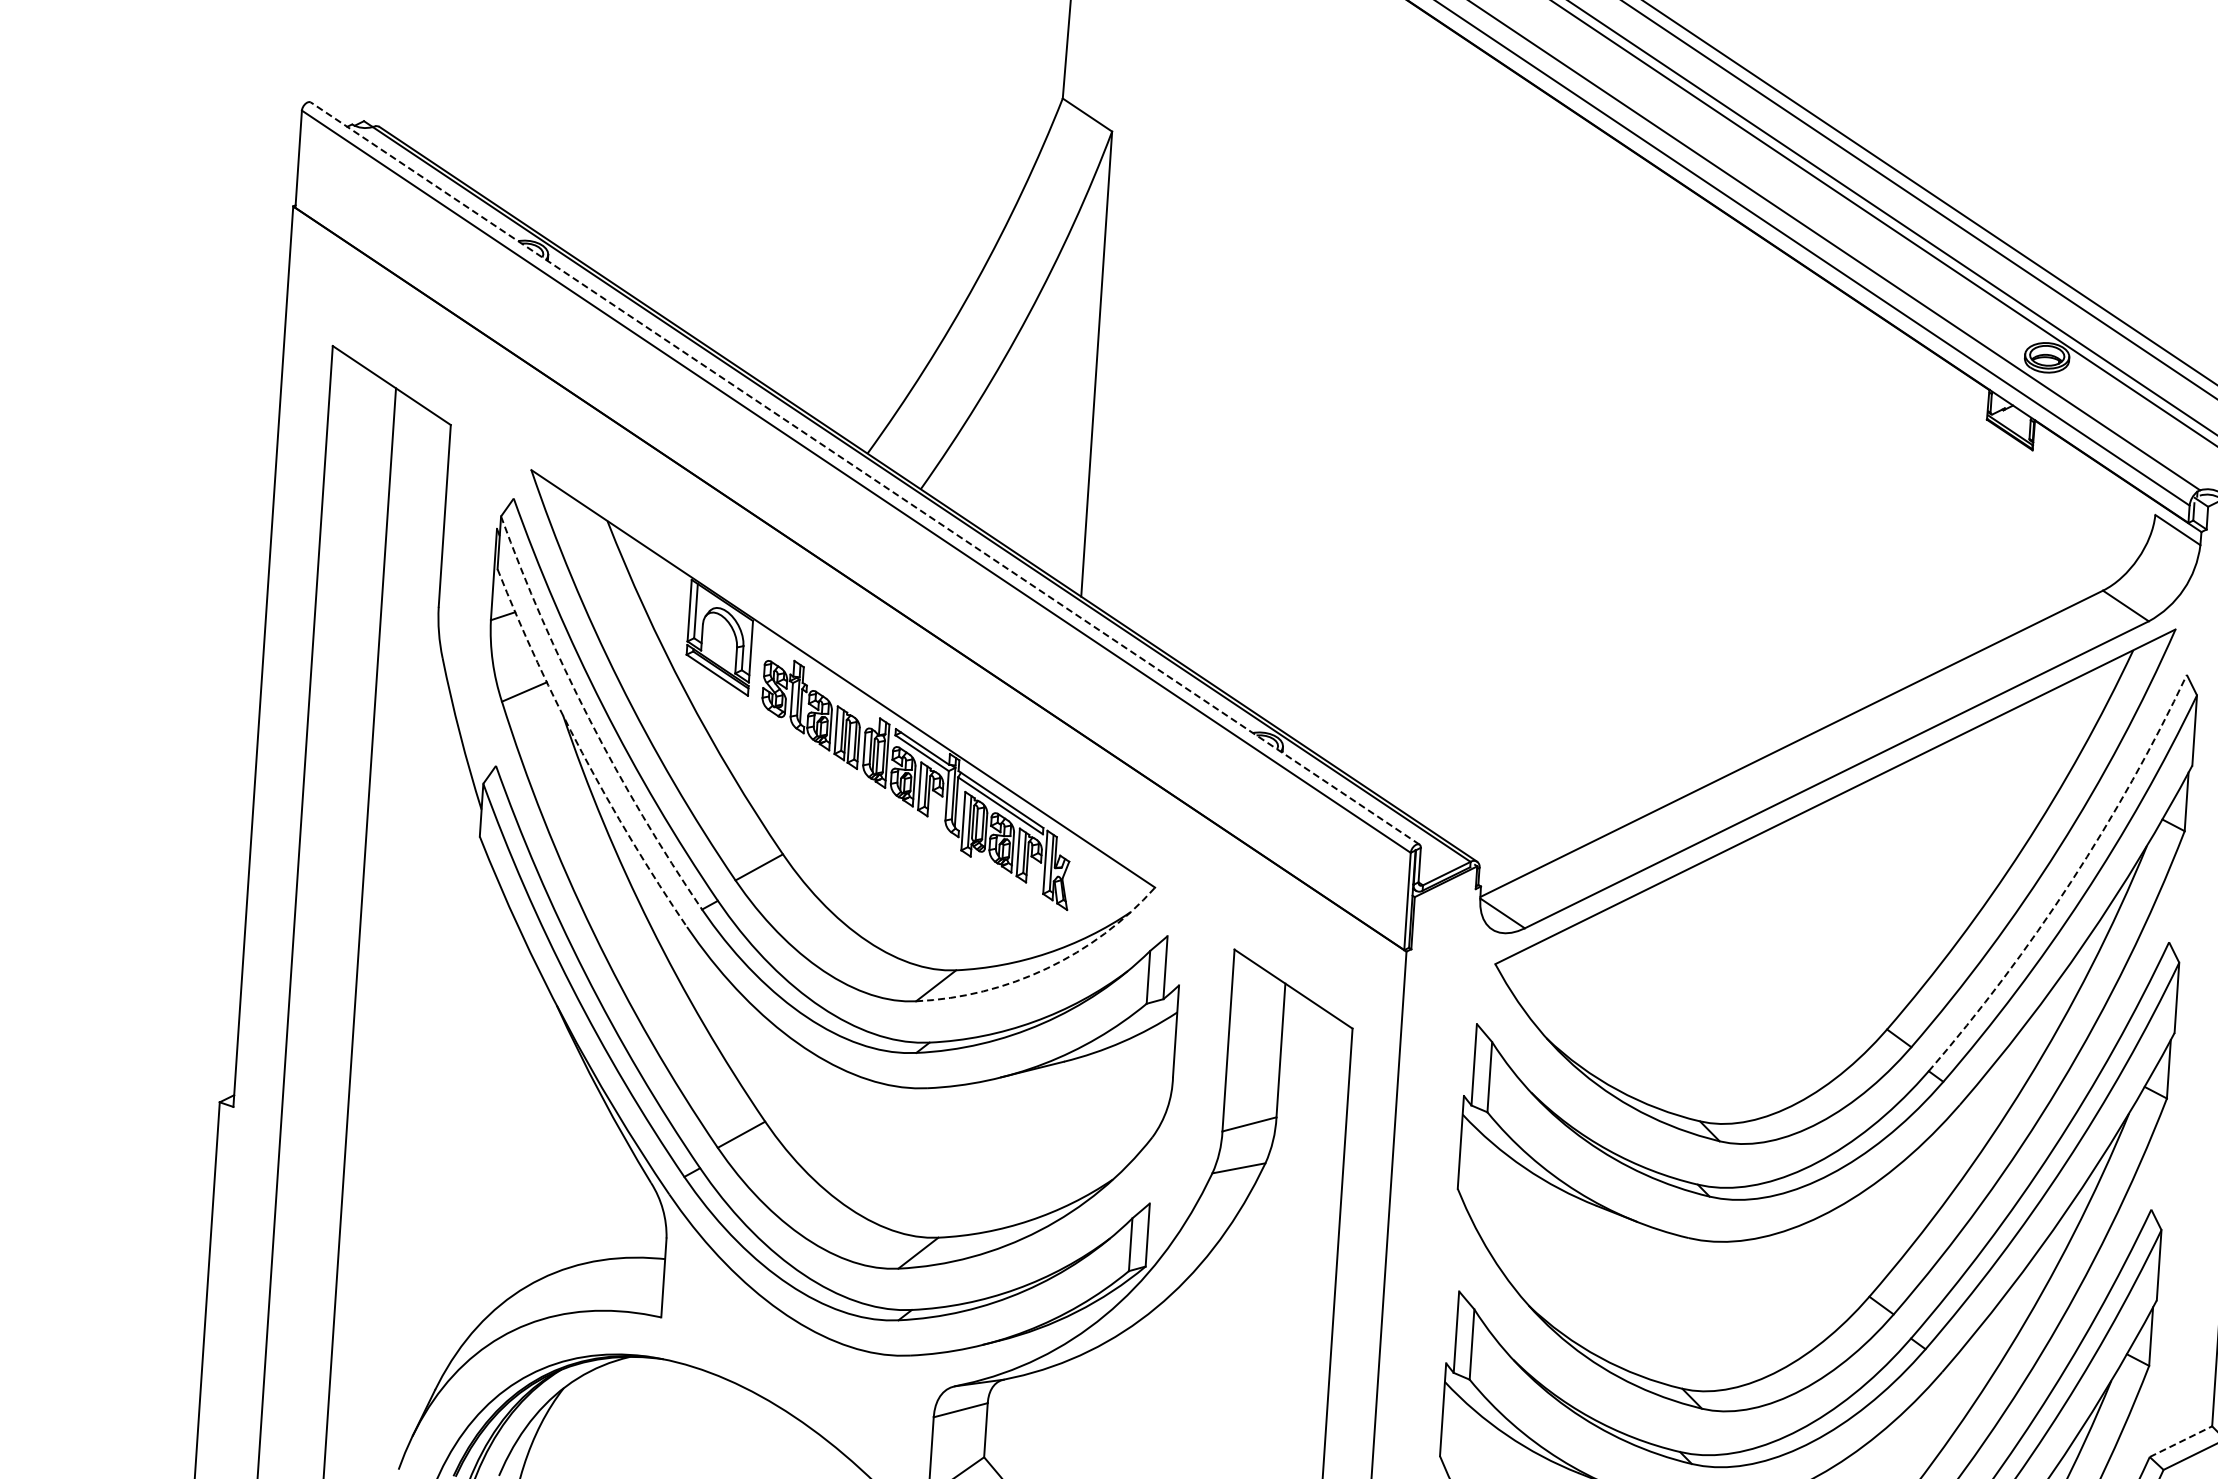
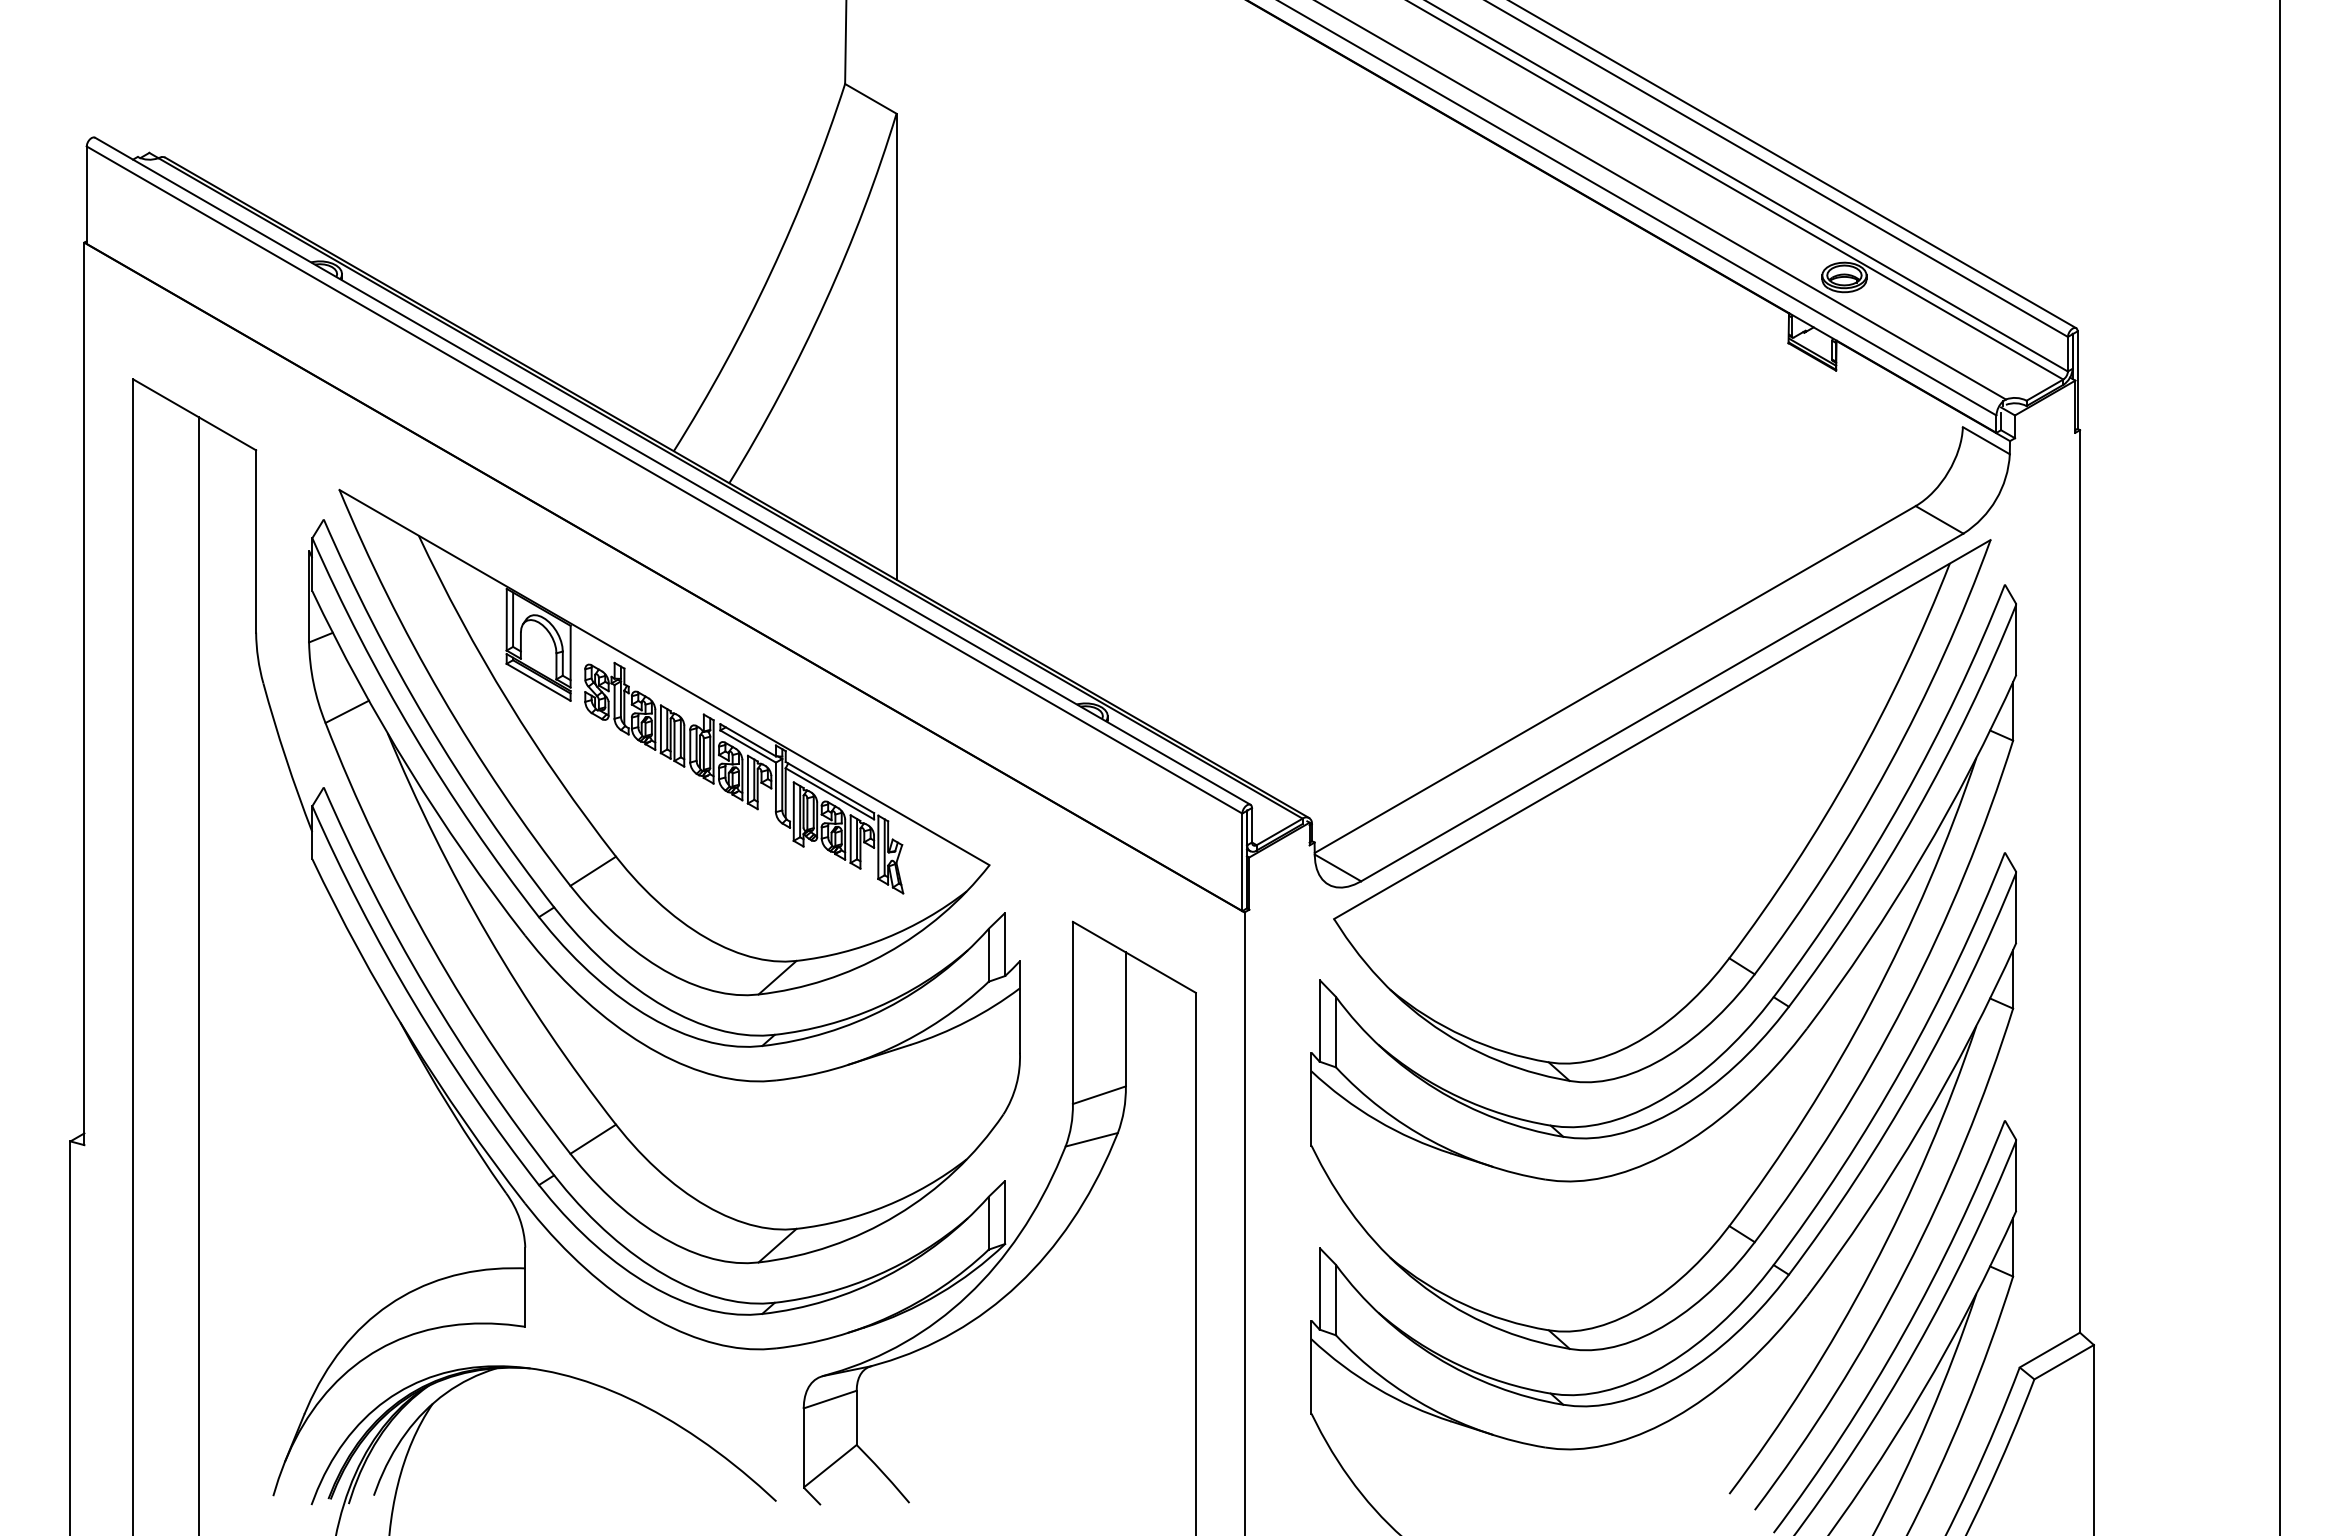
line: (864, 472) -> (672, 470), dashed -> solid
arc: (589, 719) -> (413, 734), dashed -> solid
arc: (582, 753) -> (409, 769), dashed -> solid
arc: (2071, 881) -> (1903, 798), dashed -> solid
arc: (1047, 968) -> (887, 953), dashed -> solid
line: (2180, 1442) -> (2049, 1350), dashed -> solid

